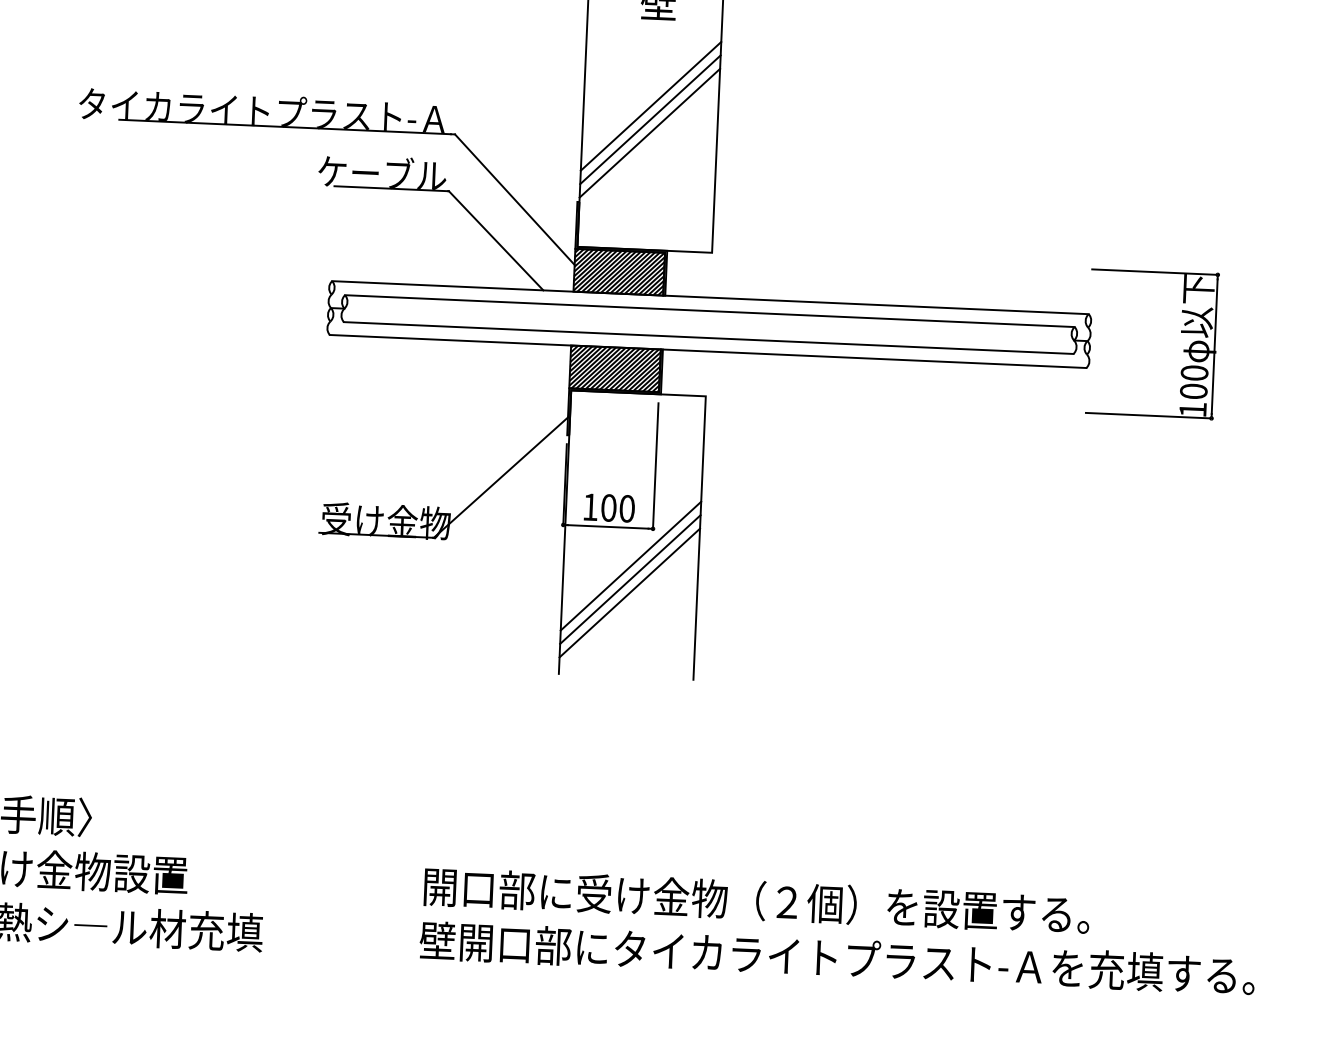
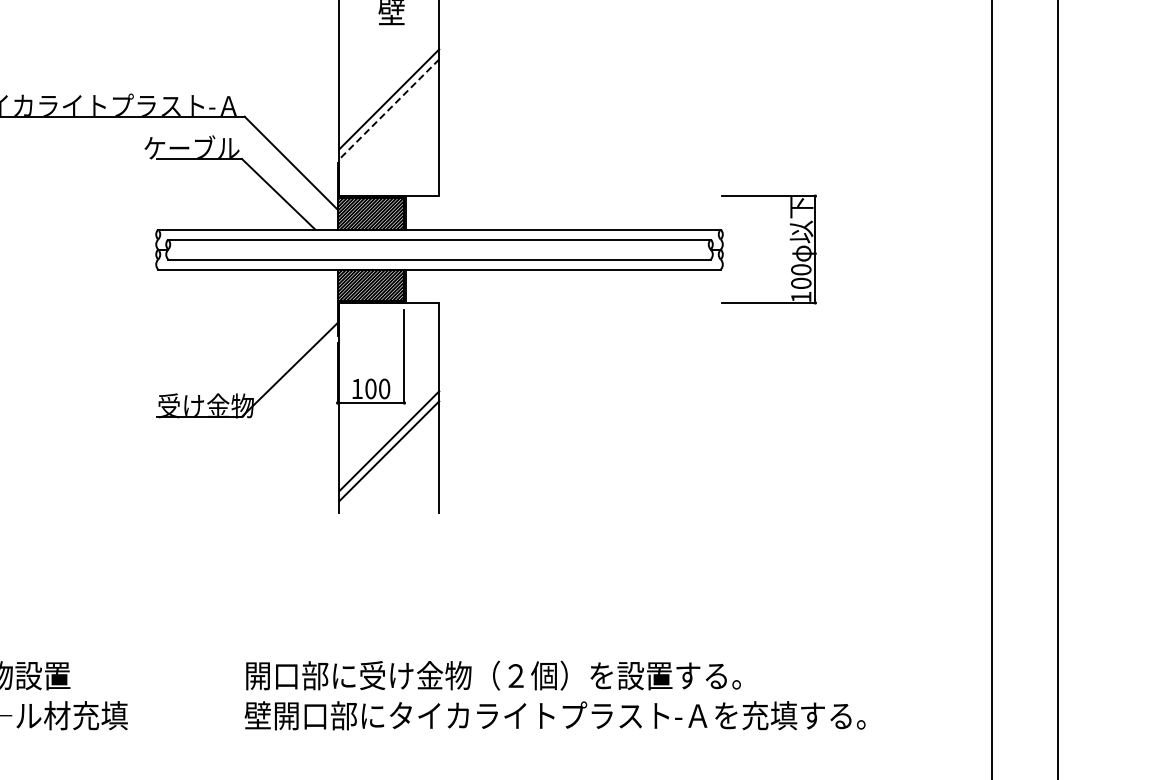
line: (651, 106) -> (389, 89), removed
line: (650, 133) -> (389, 109), solid -> dashed
line: (631, 566) -> (389, 431), removed

